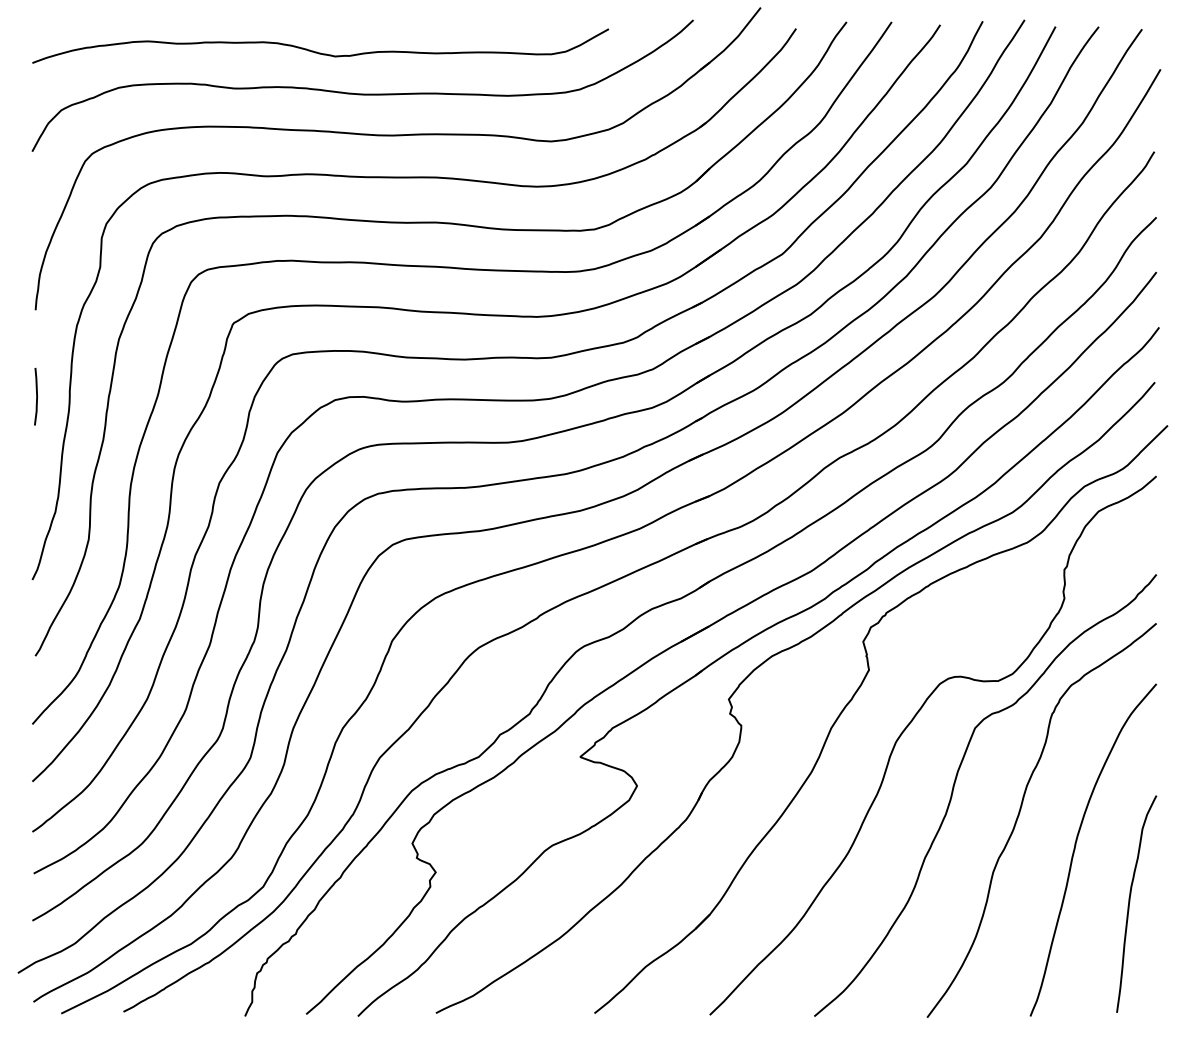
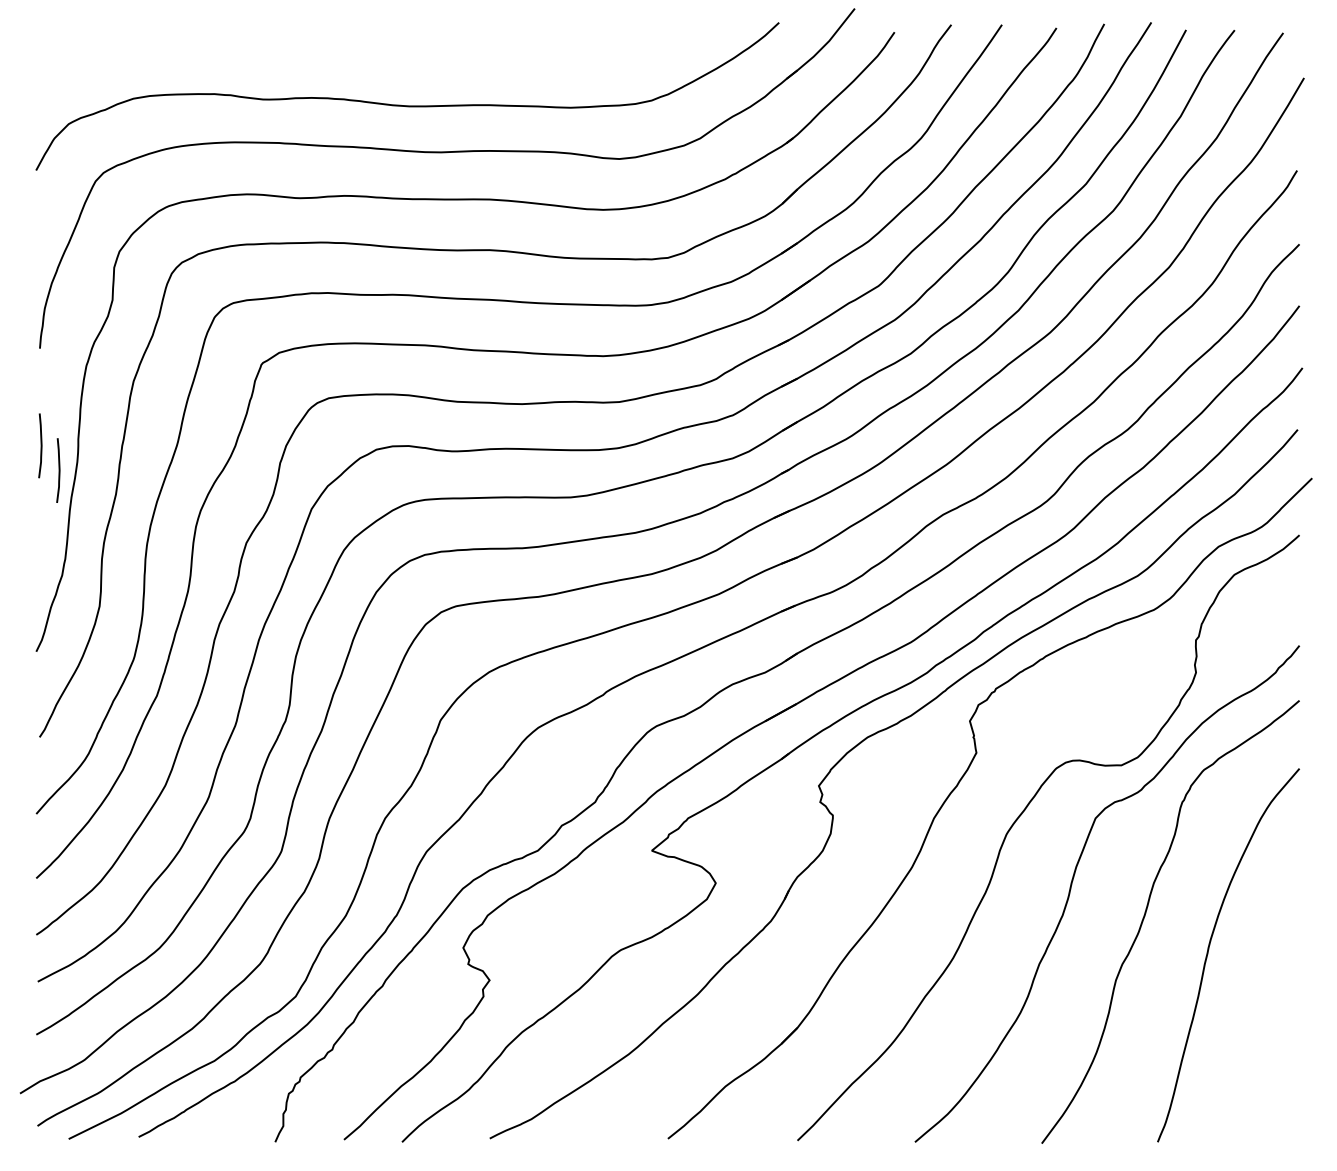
curve: (320, 52) -> (360, 59), removed
line: (52, 418) -> (58, 470), added
curve: (1130, 902) -> (1270, 1014), removed

